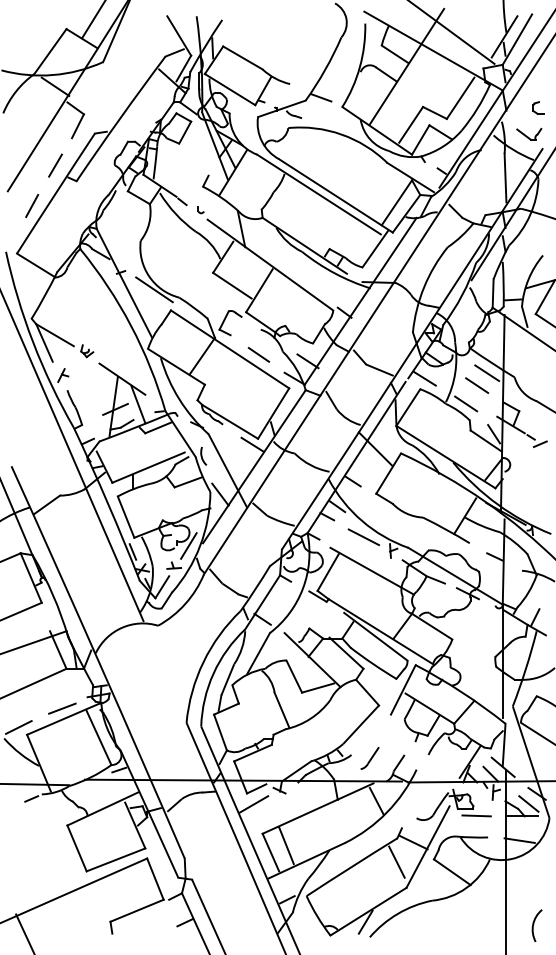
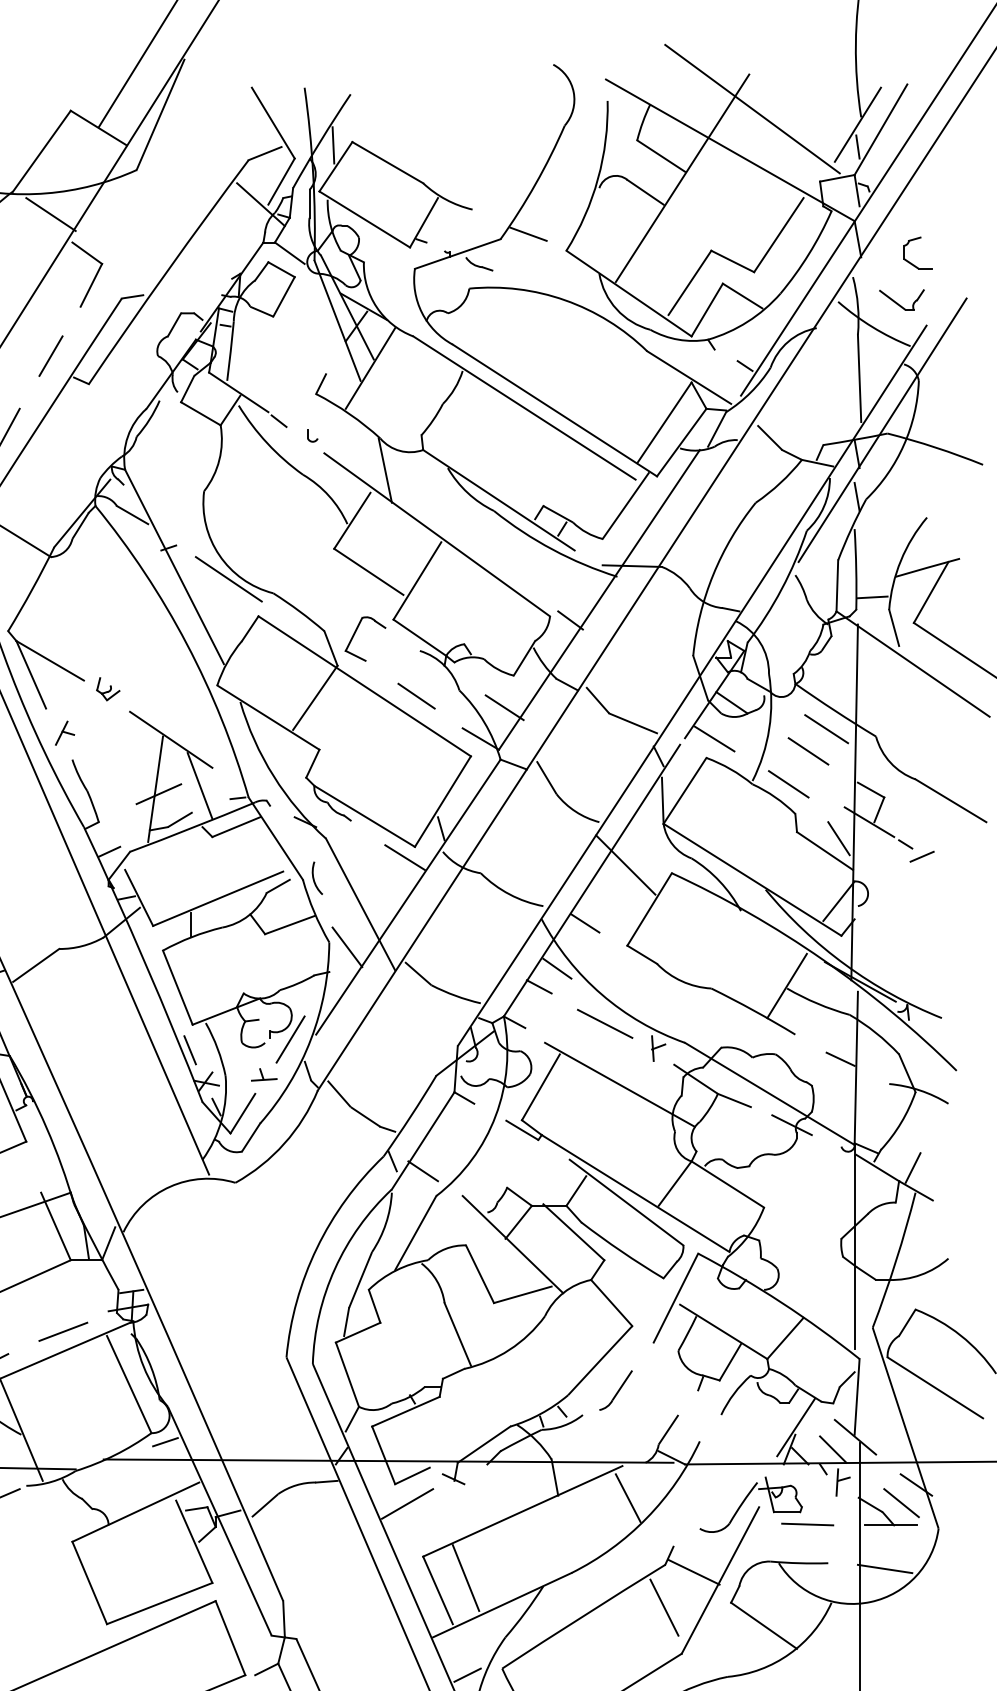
part: (537, 107) -> (917, 251), size x1.43
part: (369, 758) -> (615, 1390), moved

